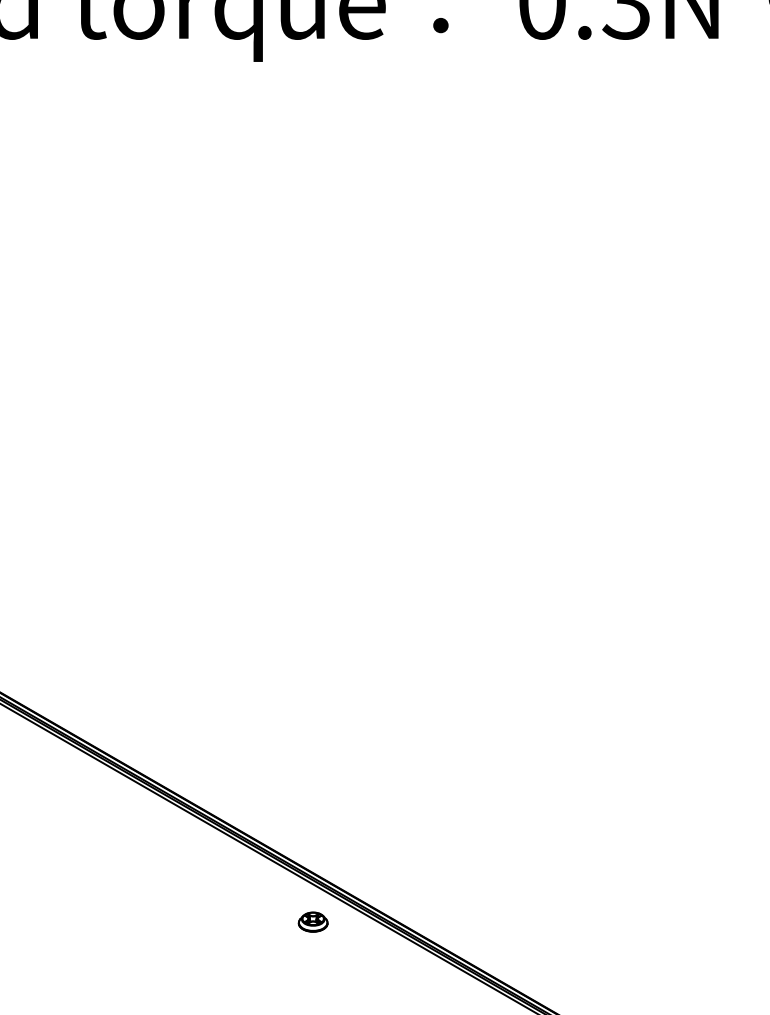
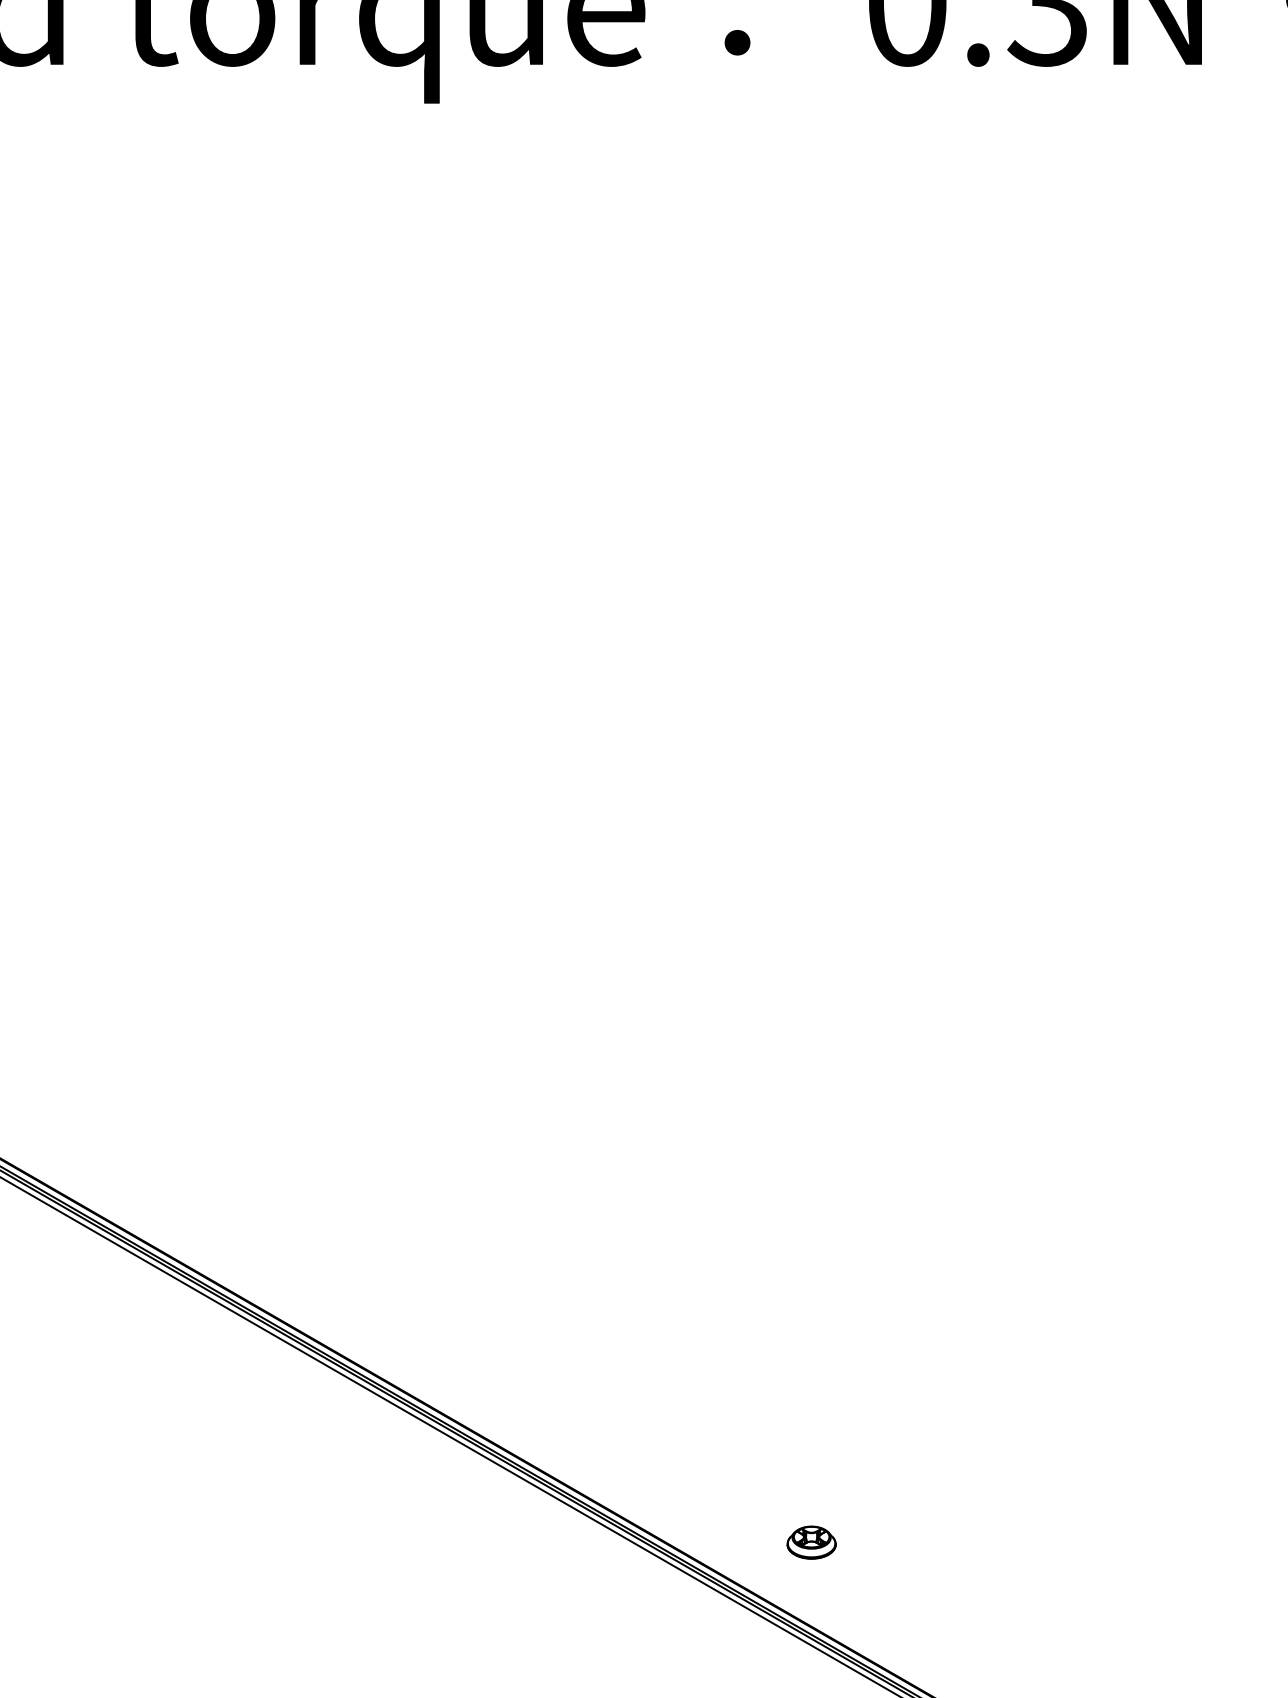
part: (312, 921) -> (810, 1541), moved

